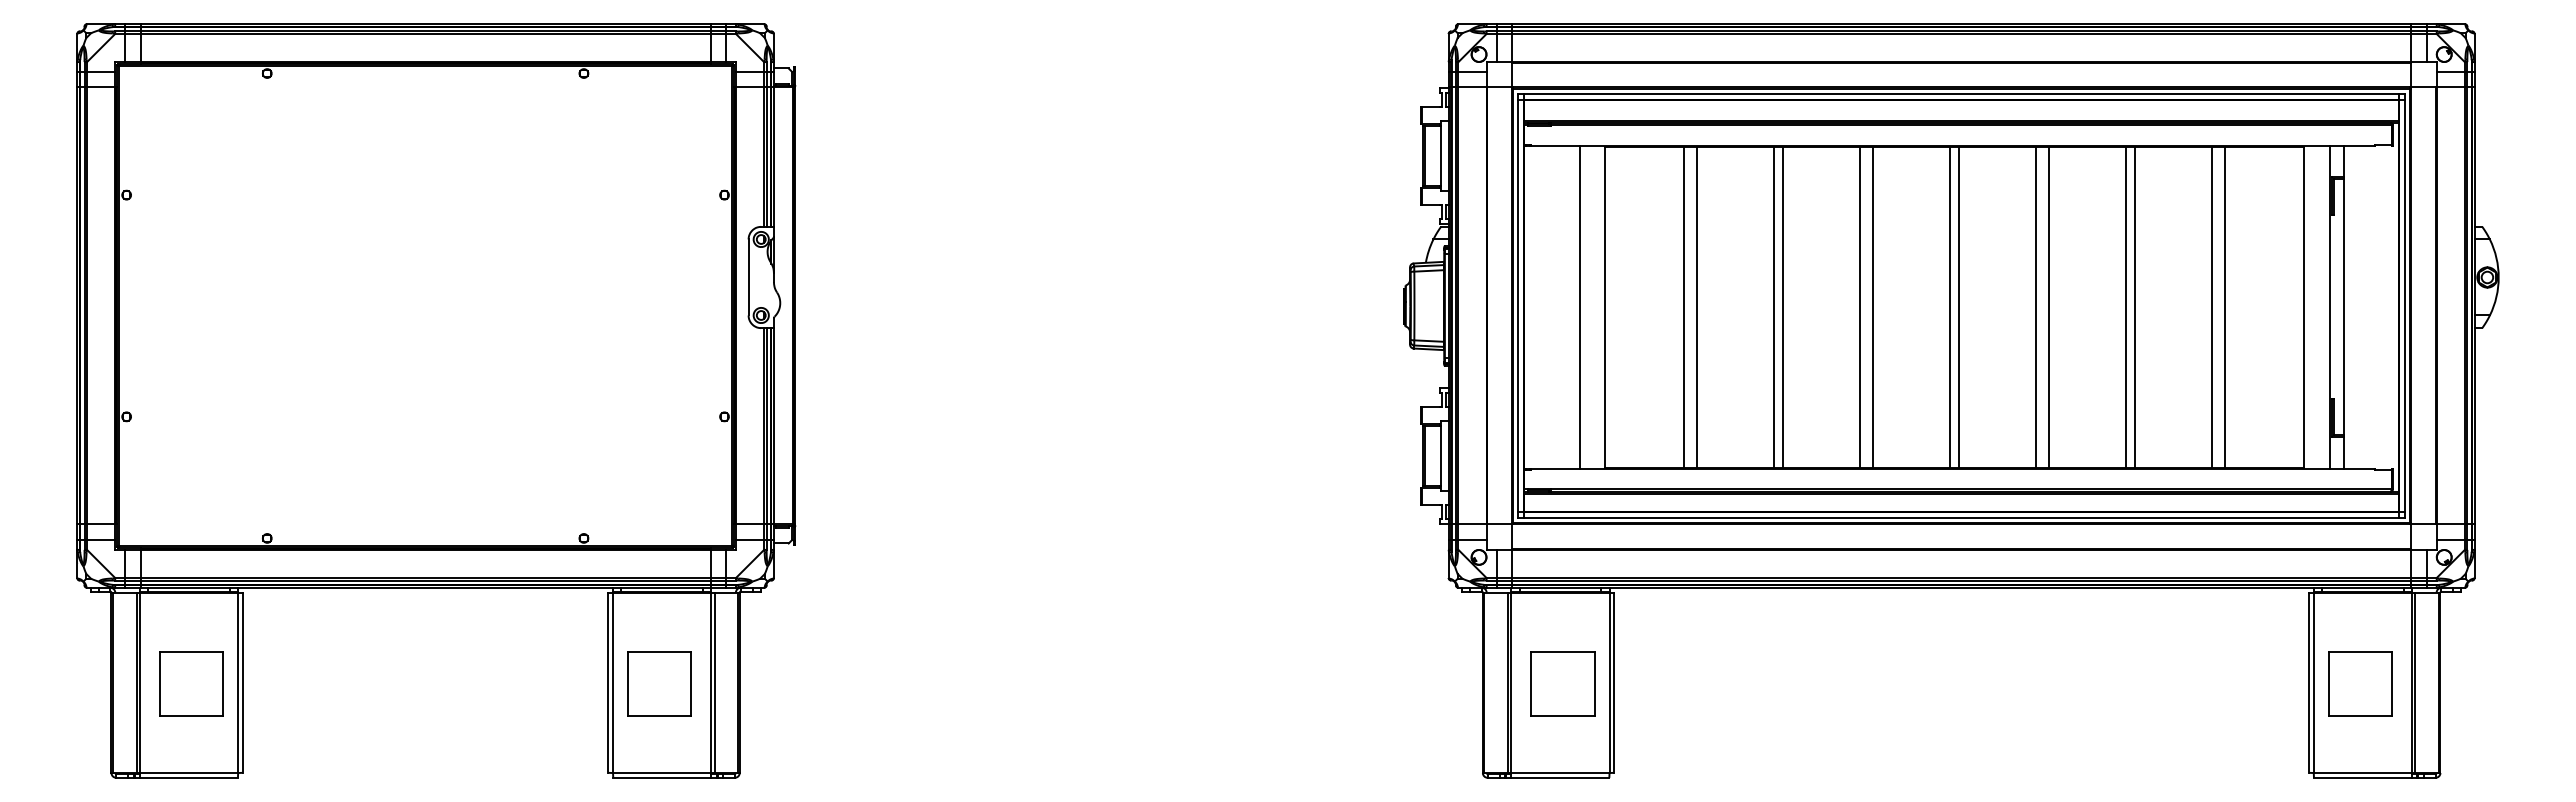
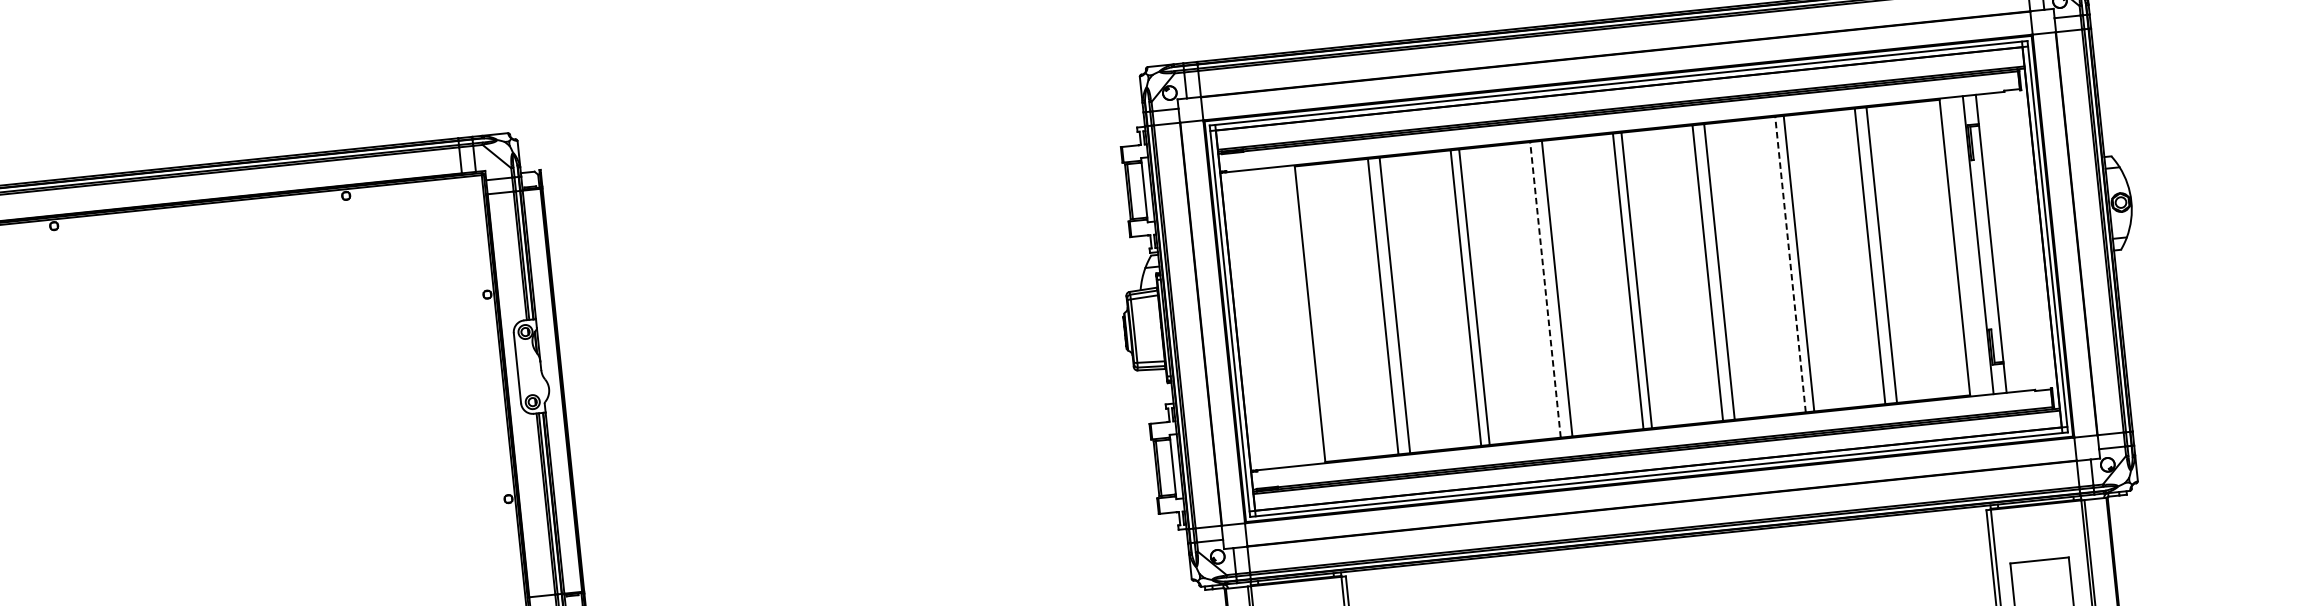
line: (1579, 306) -> (1286, 315), removed
line: (1860, 306) -> (1545, 289), solid -> dashed
line: (2125, 306) -> (1789, 263), solid -> dashed

